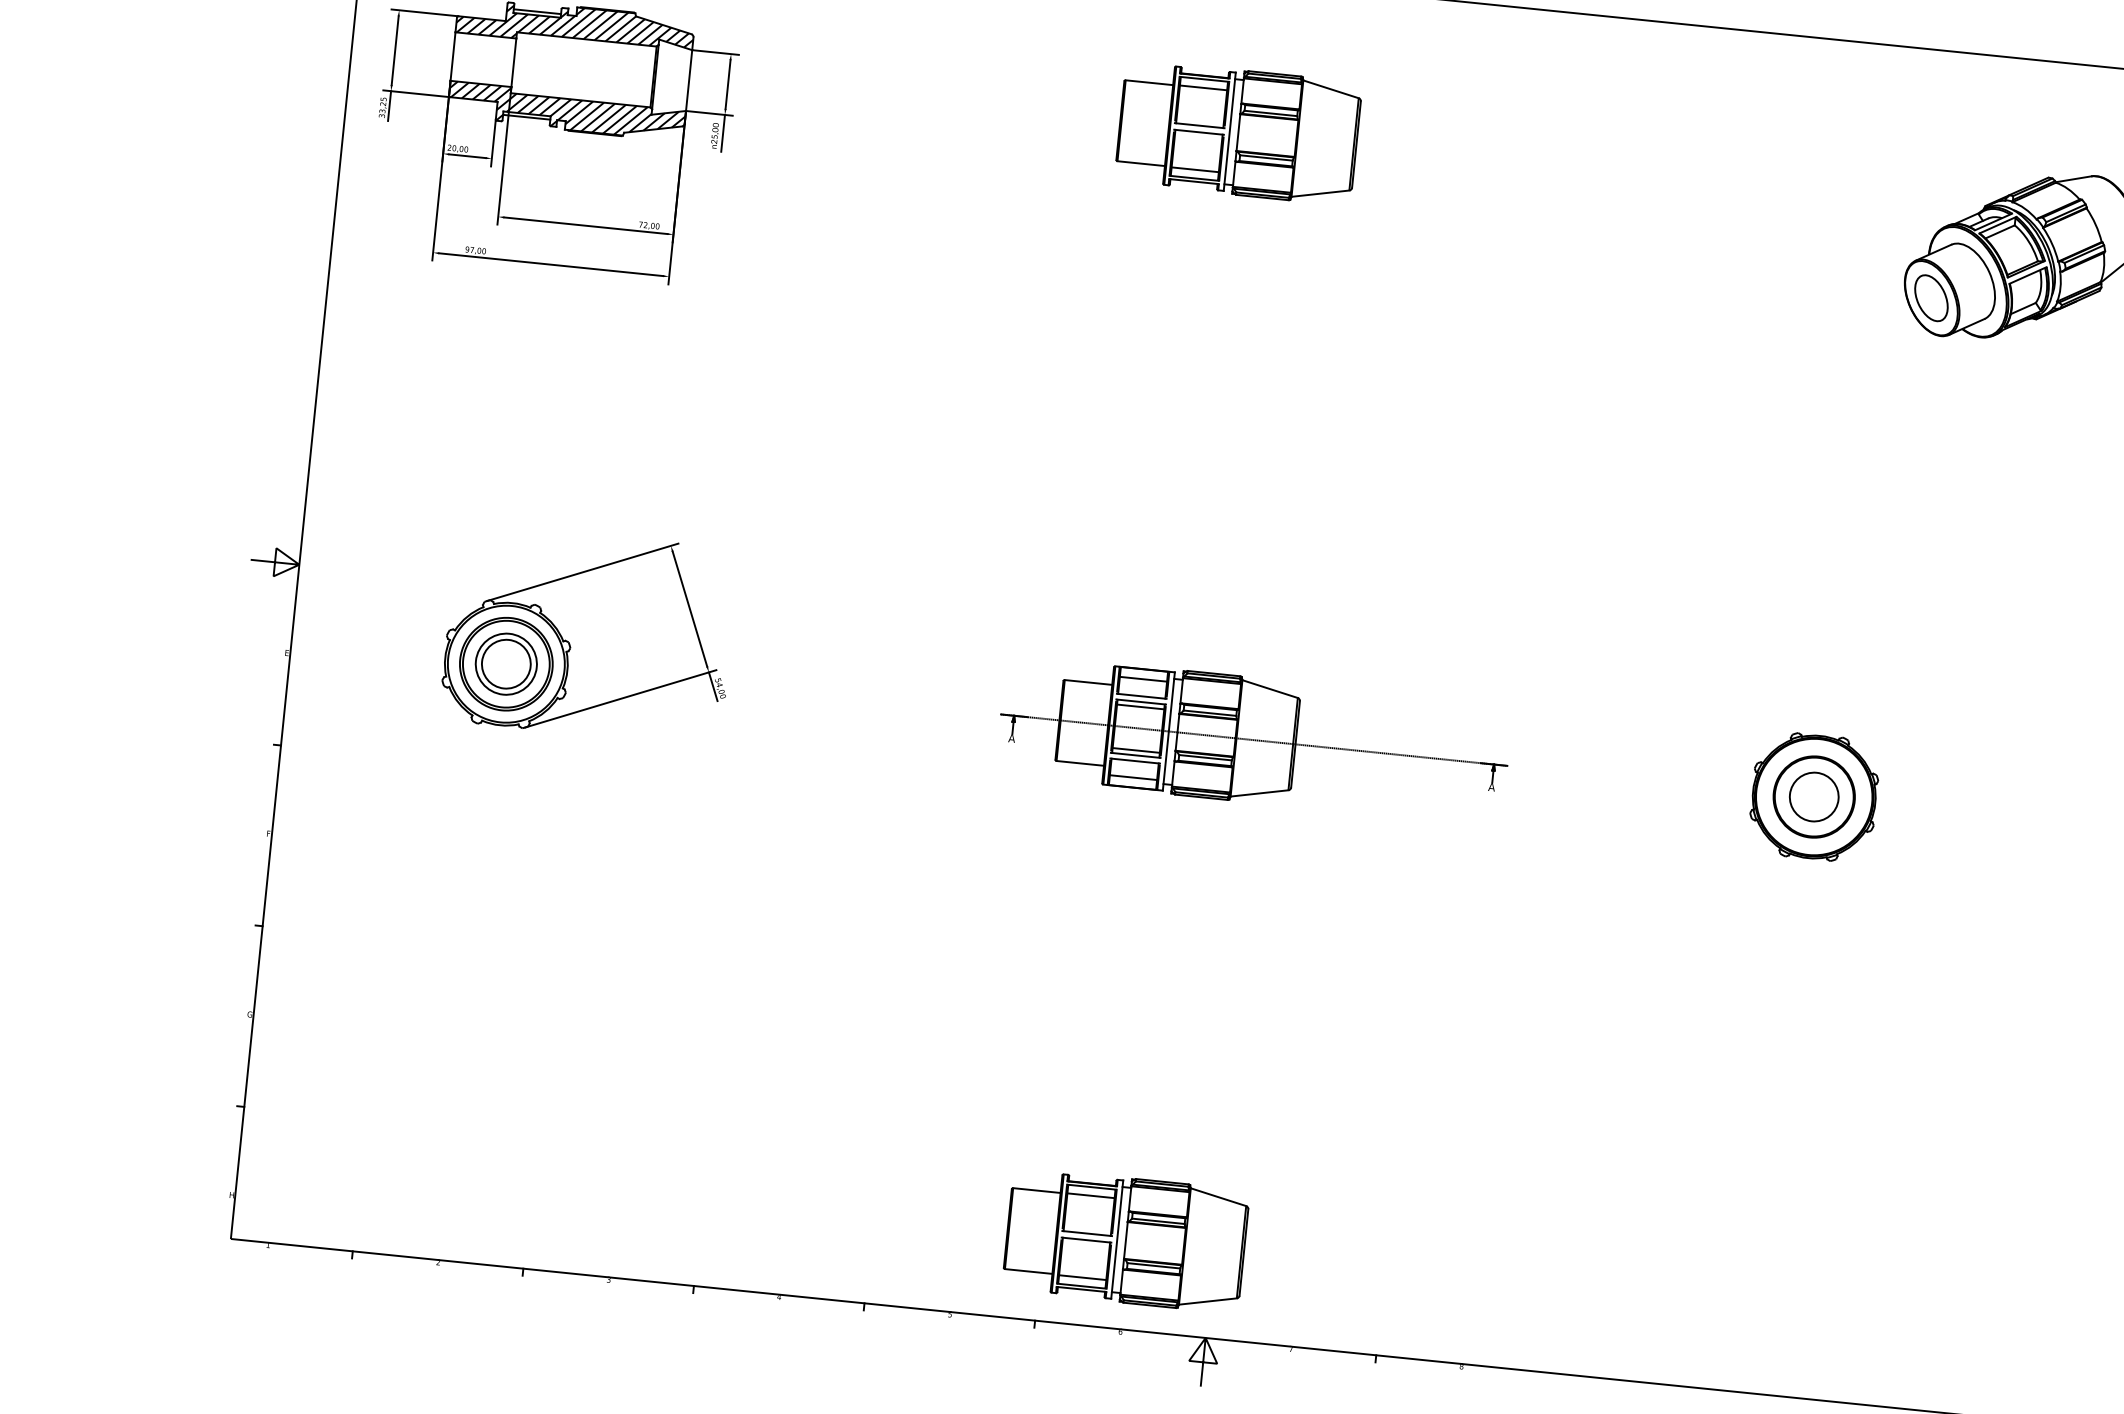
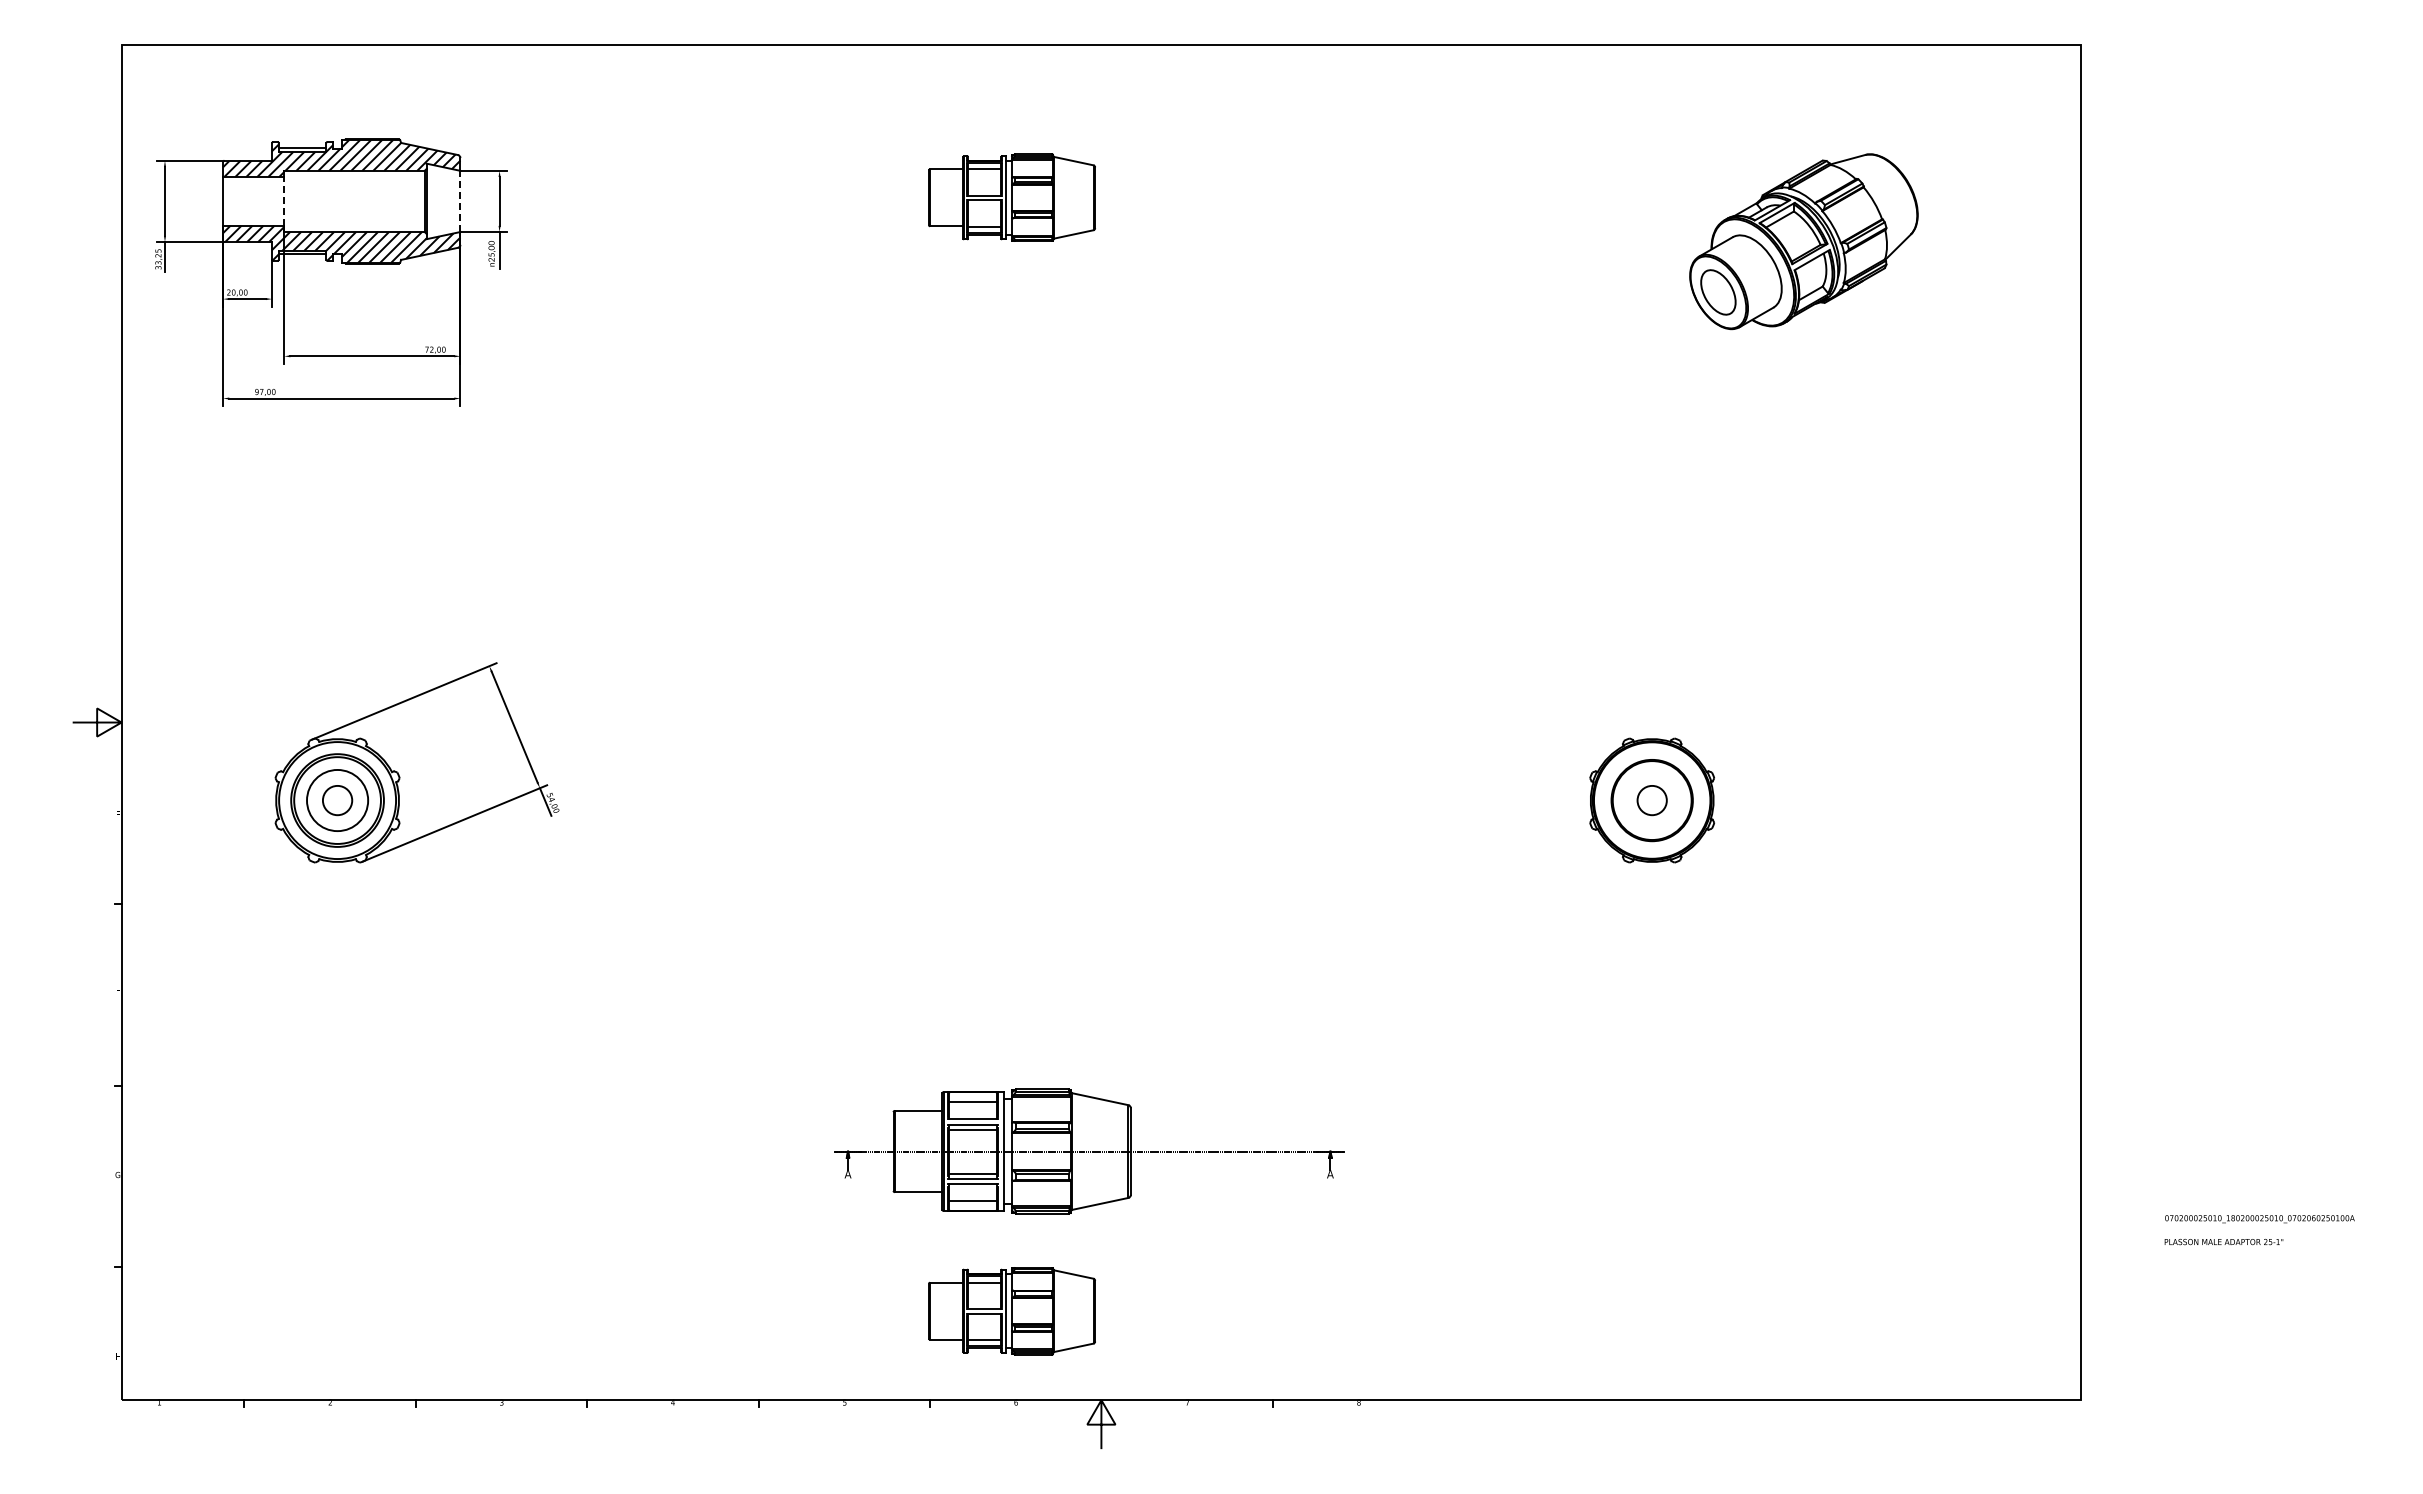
line: (514, 61) -> (284, 200), solid -> dashed
line: (689, 80) -> (460, 201), solid -> dashed
part: (1237, 132) -> (1011, 197), size x0.7
circle: (506, 664) -> (337, 800), size x0.6
part: (1254, 740) -> (1089, 1151), moved
circle: (1813, 796) -> (1651, 800), size x0.6
part: (1125, 1239) -> (1011, 1310), size x0.7

